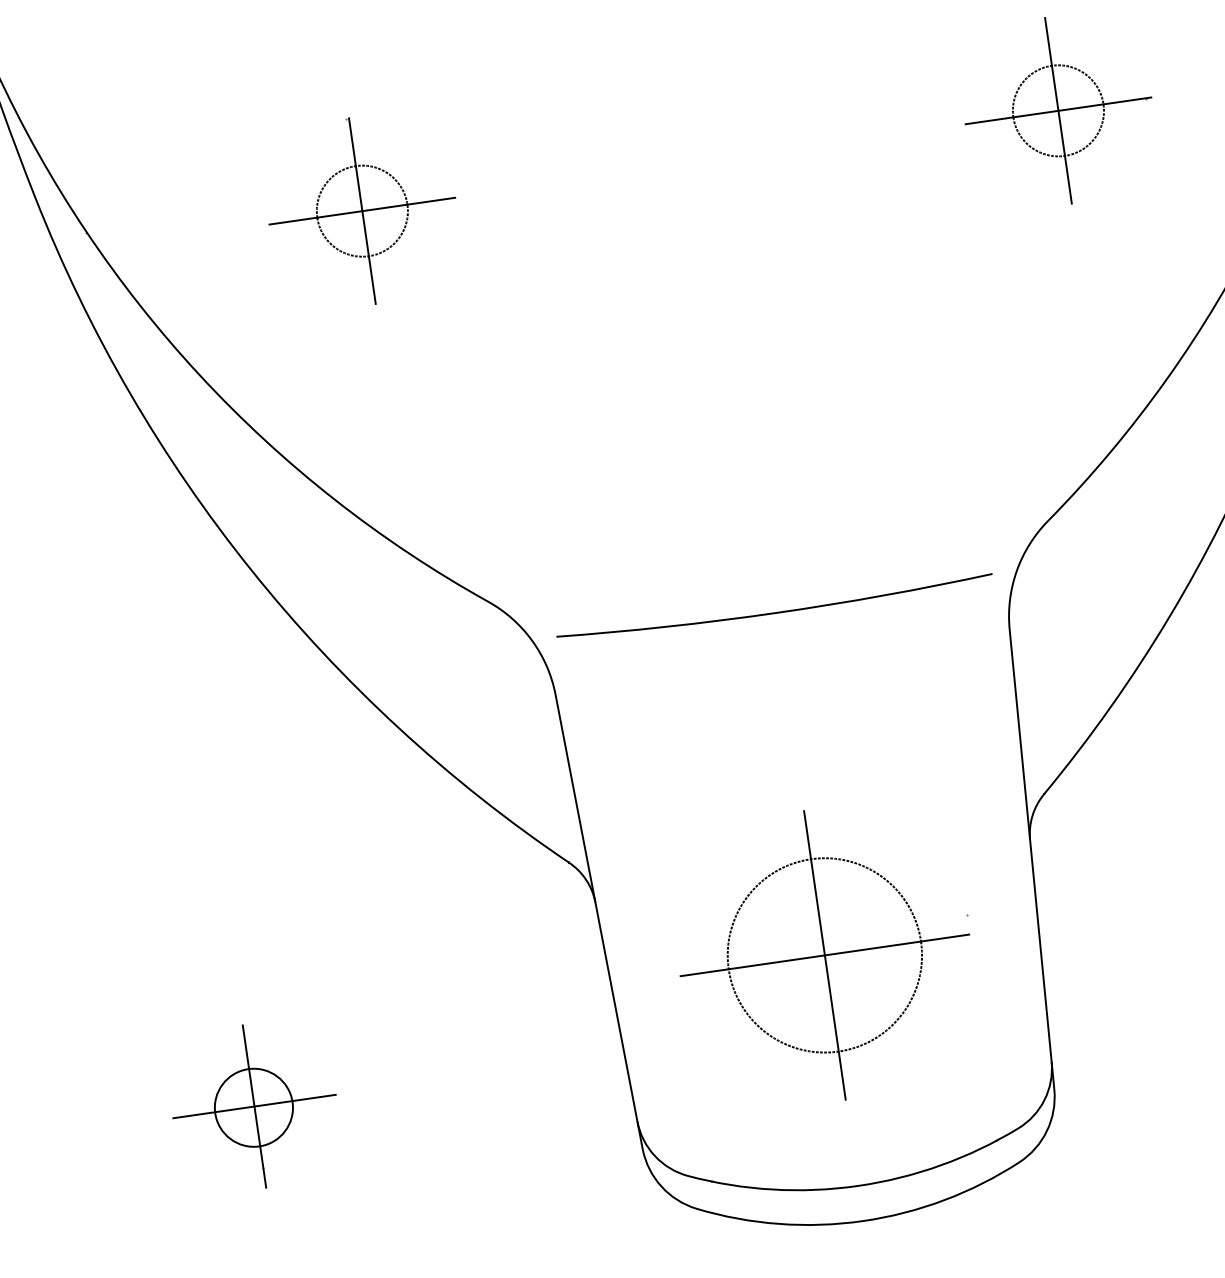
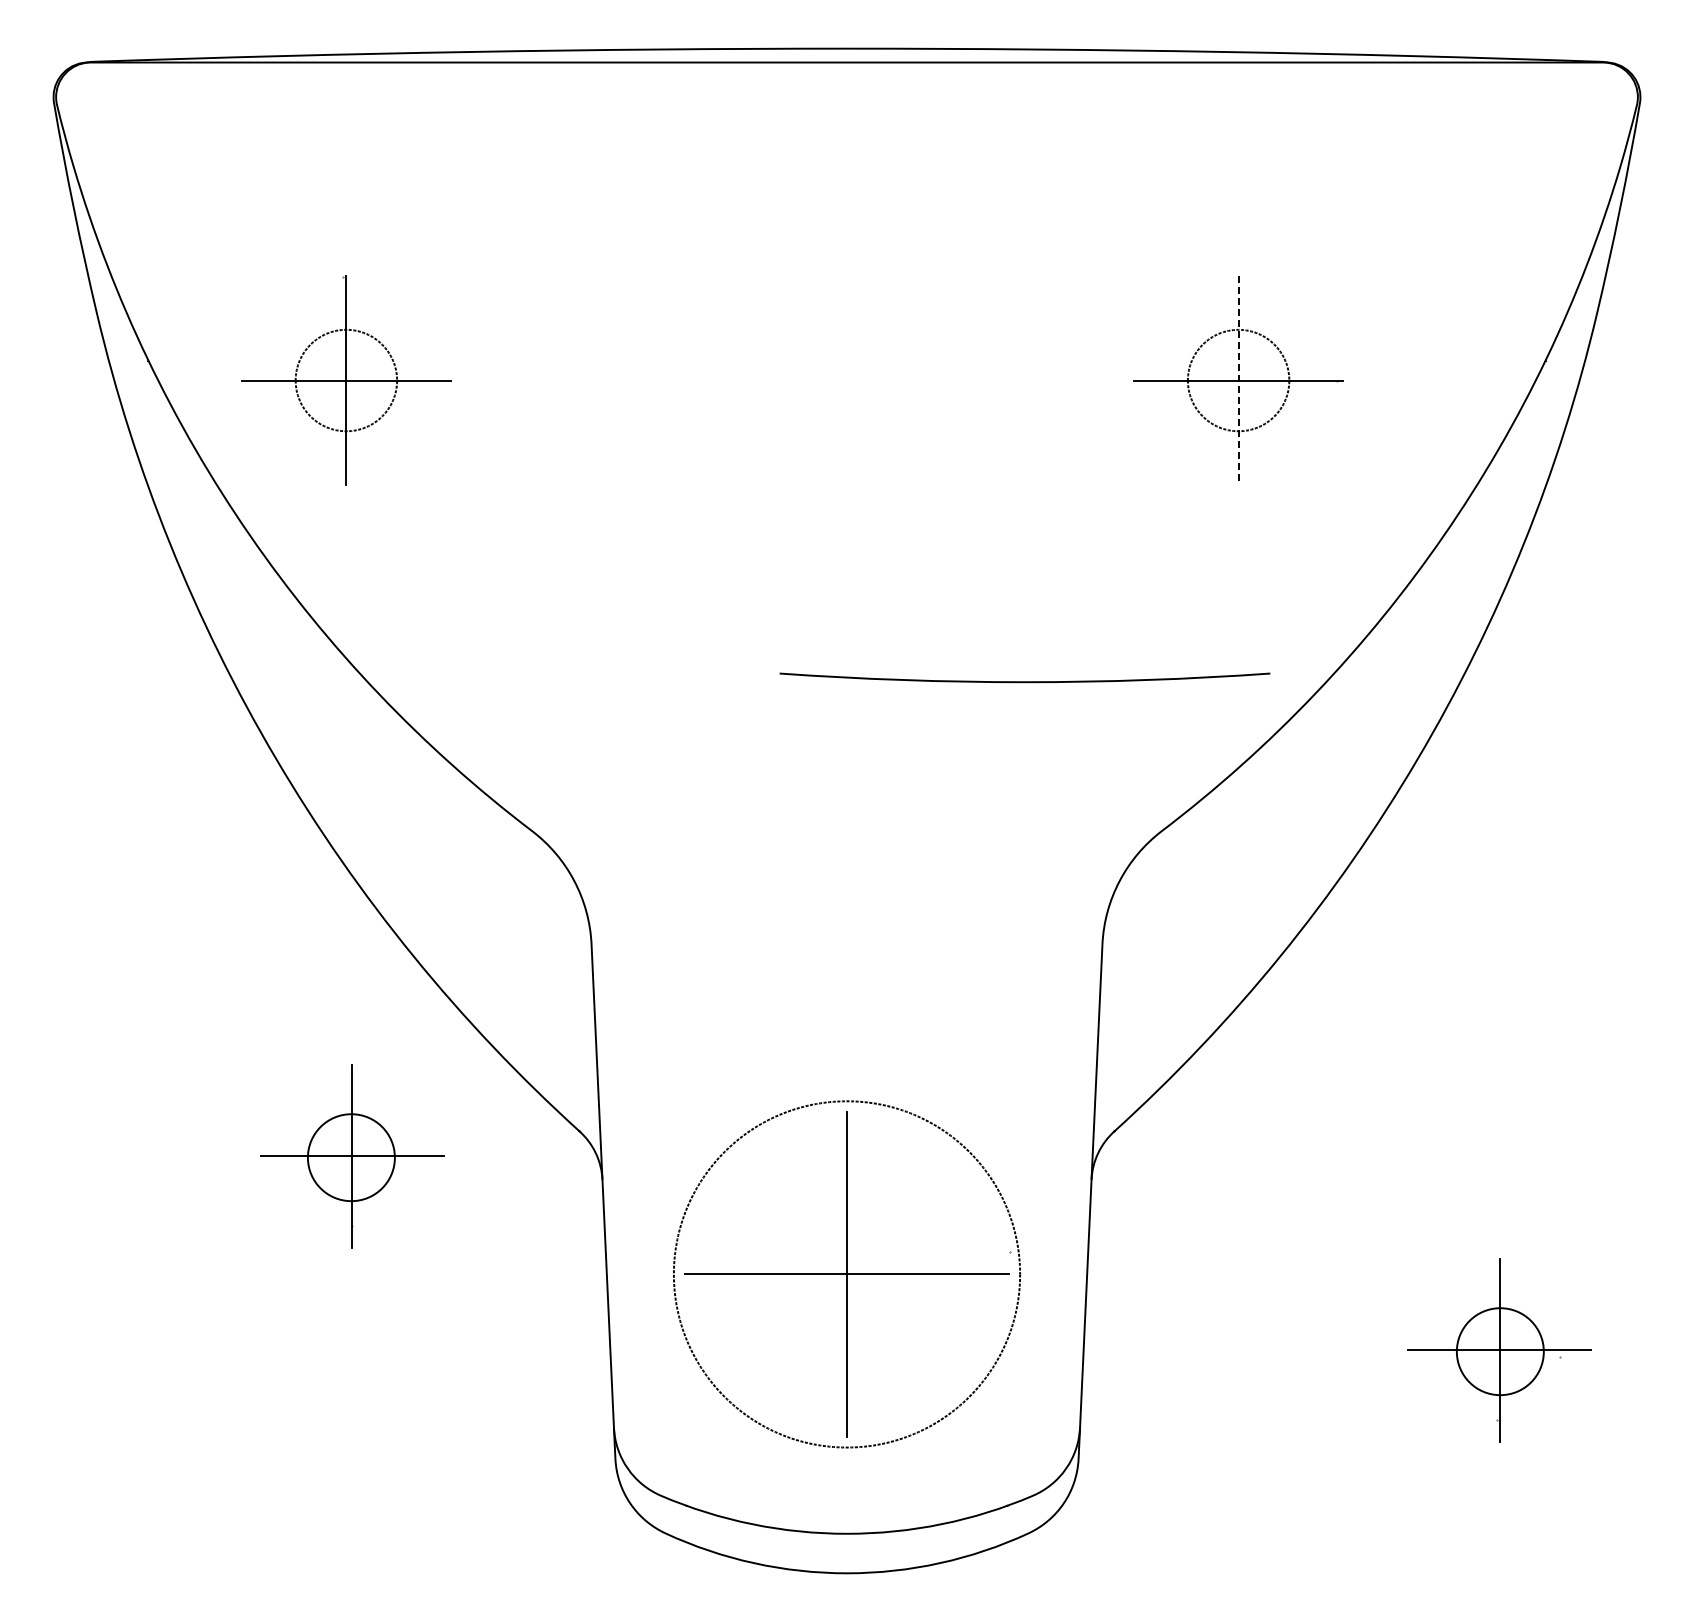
line: (1058, 111) -> (1238, 381), solid -> dashed
part: (362, 211) -> (346, 380), moved
curve: (775, 612) -> (1024, 681), moved
circle: (824, 955) -> (846, 1274), size x1.6
part: (254, 1106) -> (352, 1156), moved

